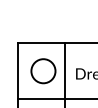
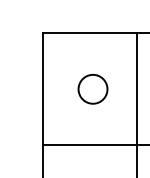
circle: (43, 71) -> (93, 89), size x0.6

